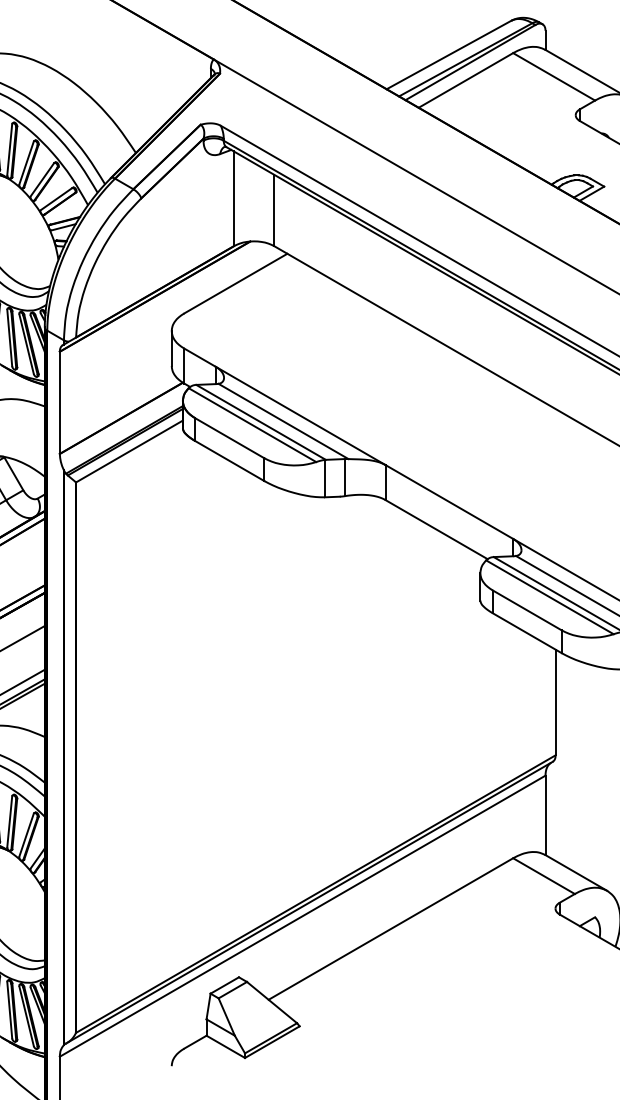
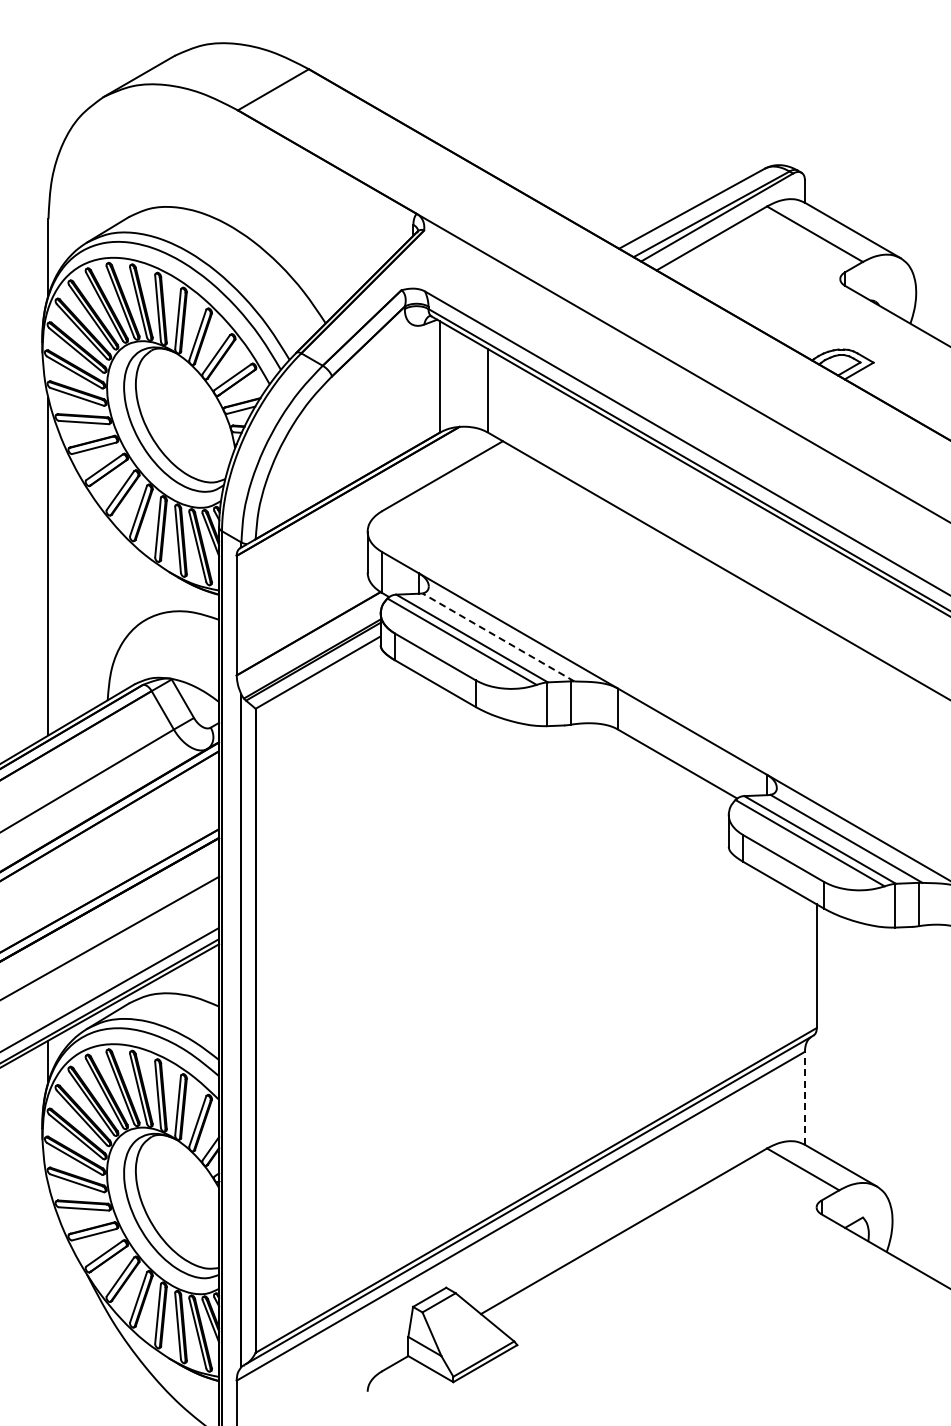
line: (283, 421) -> (498, 637), solid -> dashed
line: (545, 814) -> (804, 1097), solid -> dashed

